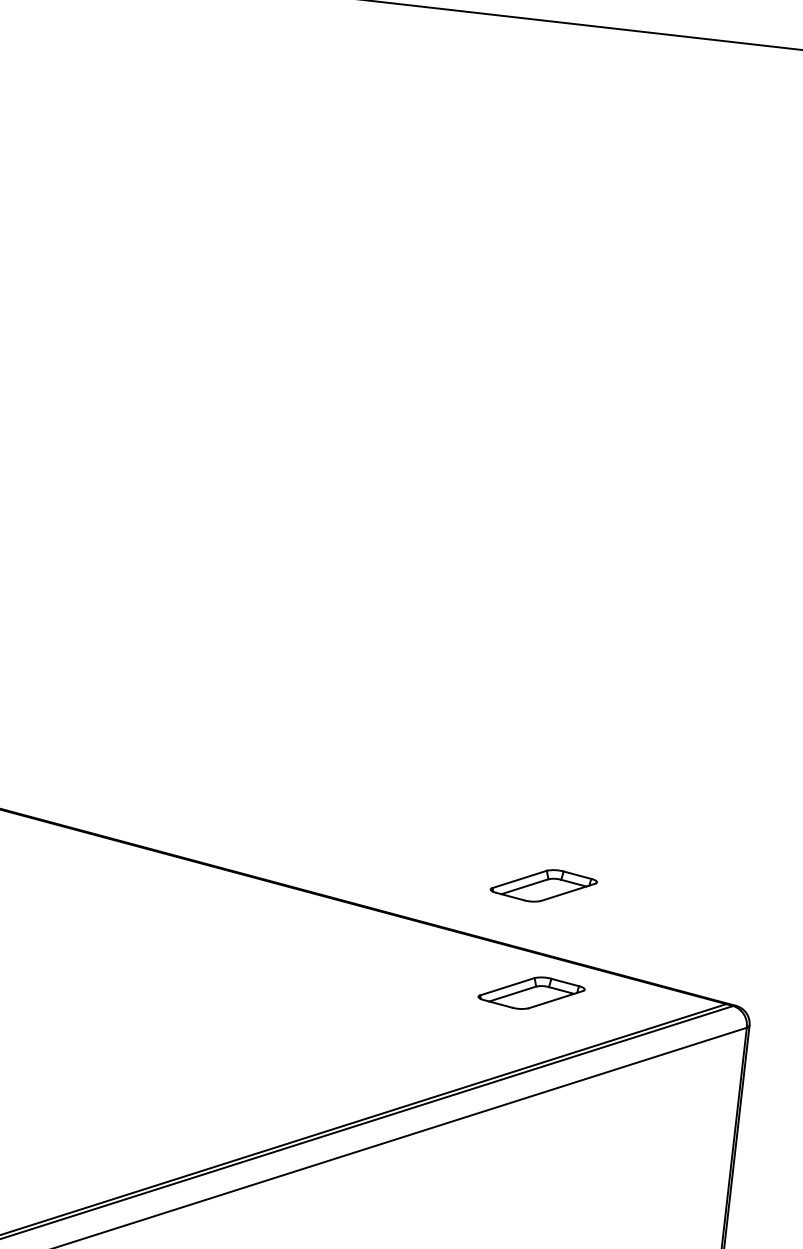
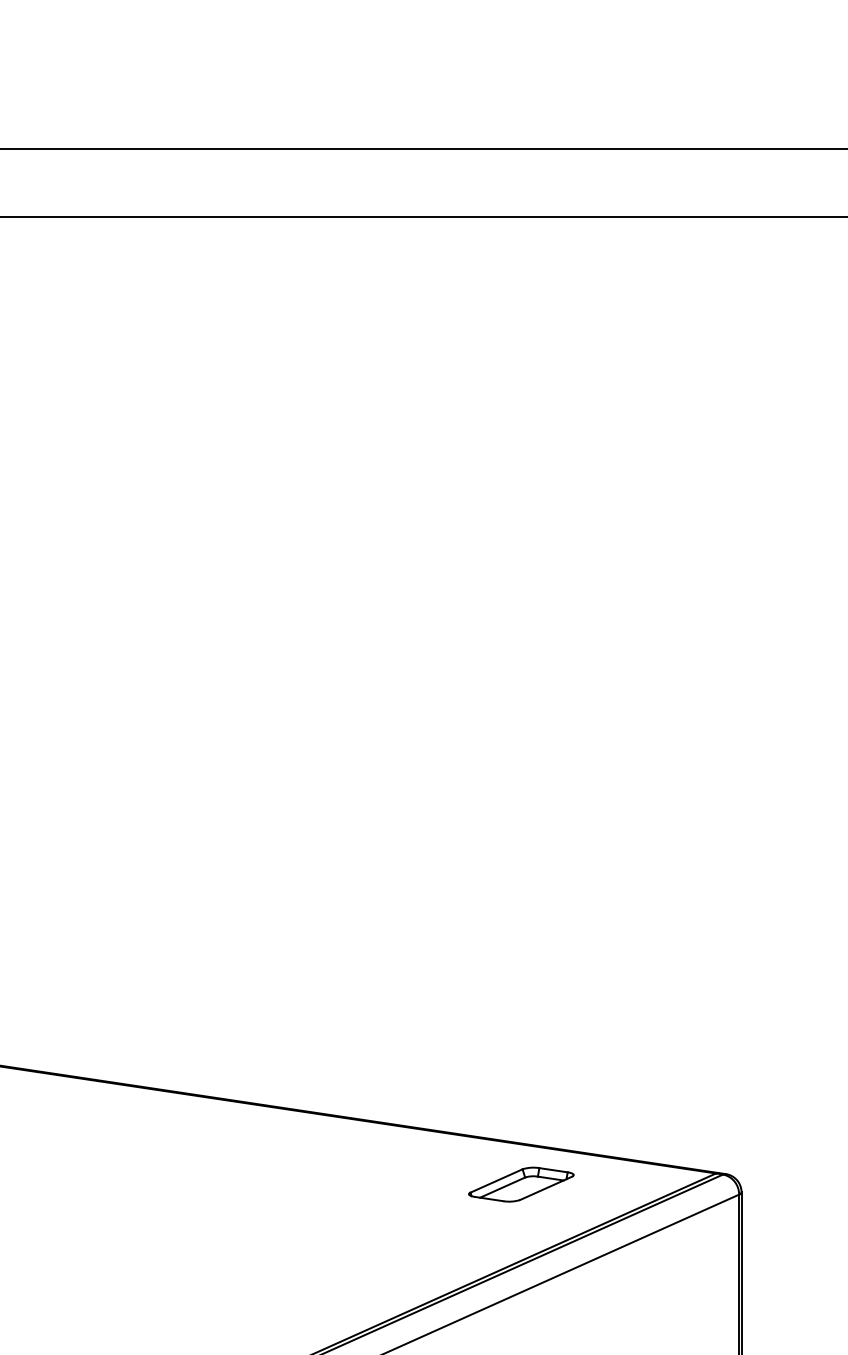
part: (544, 885) -> (521, 1076), removed

